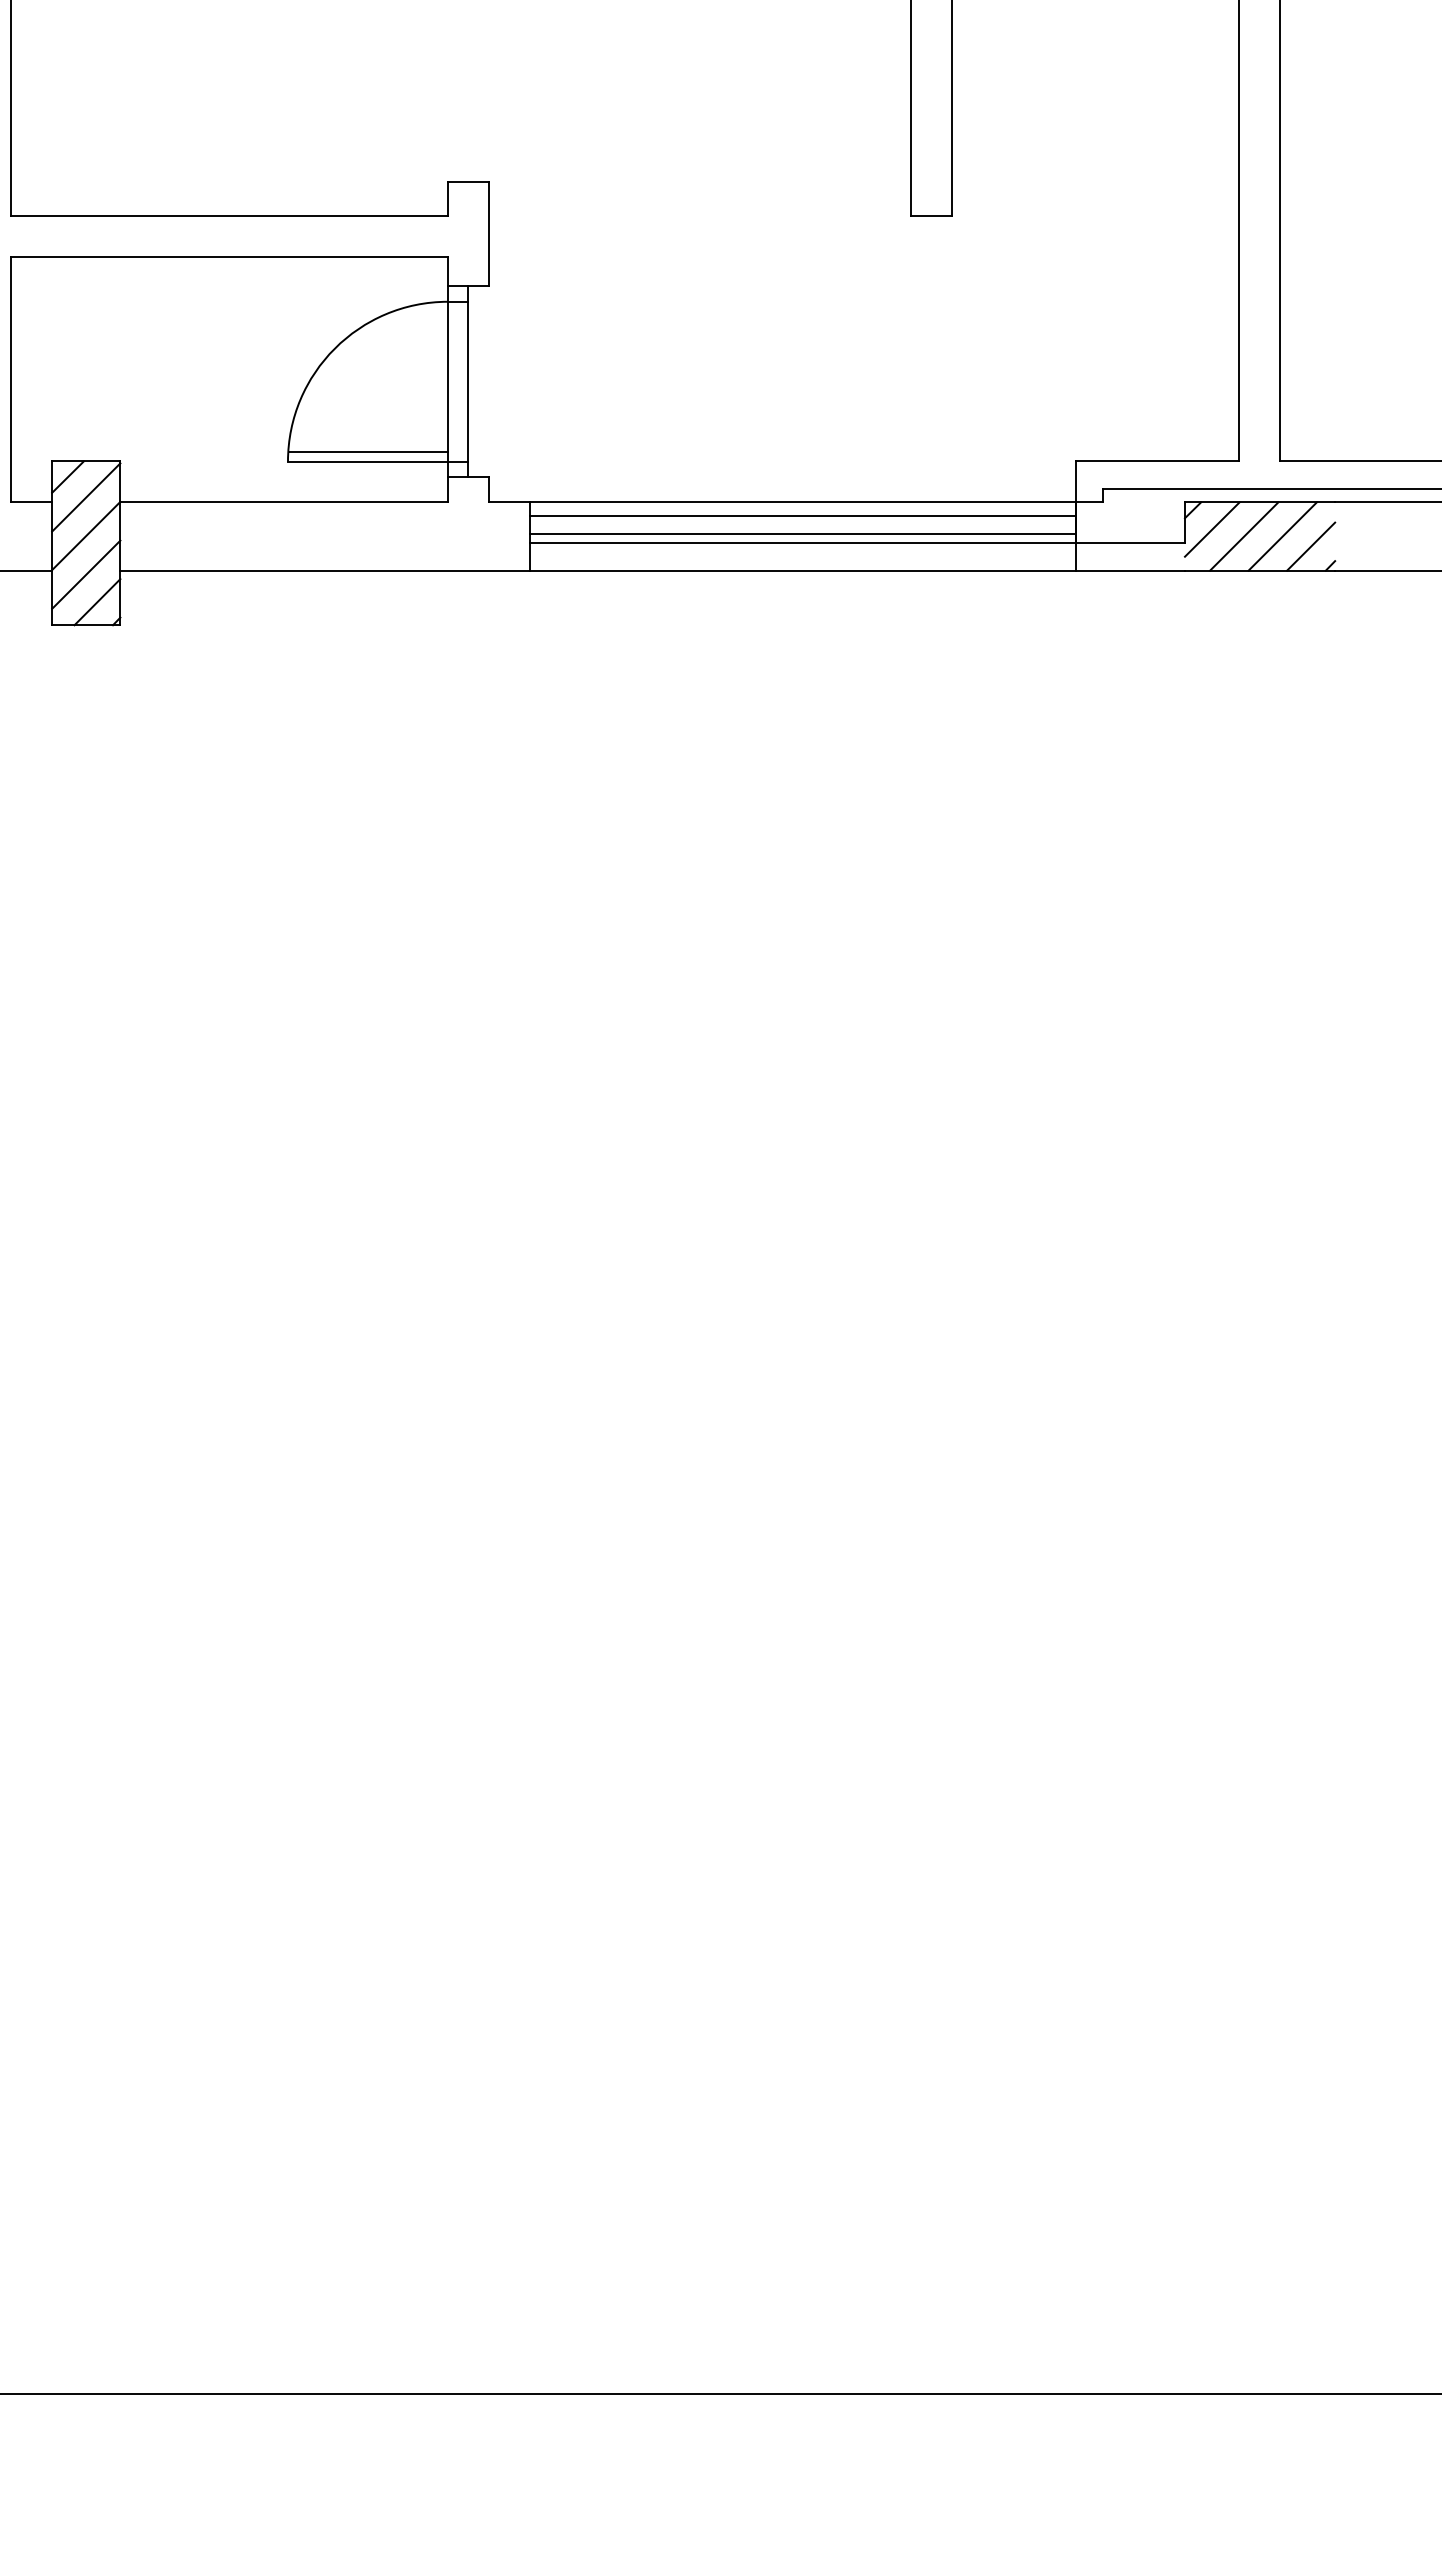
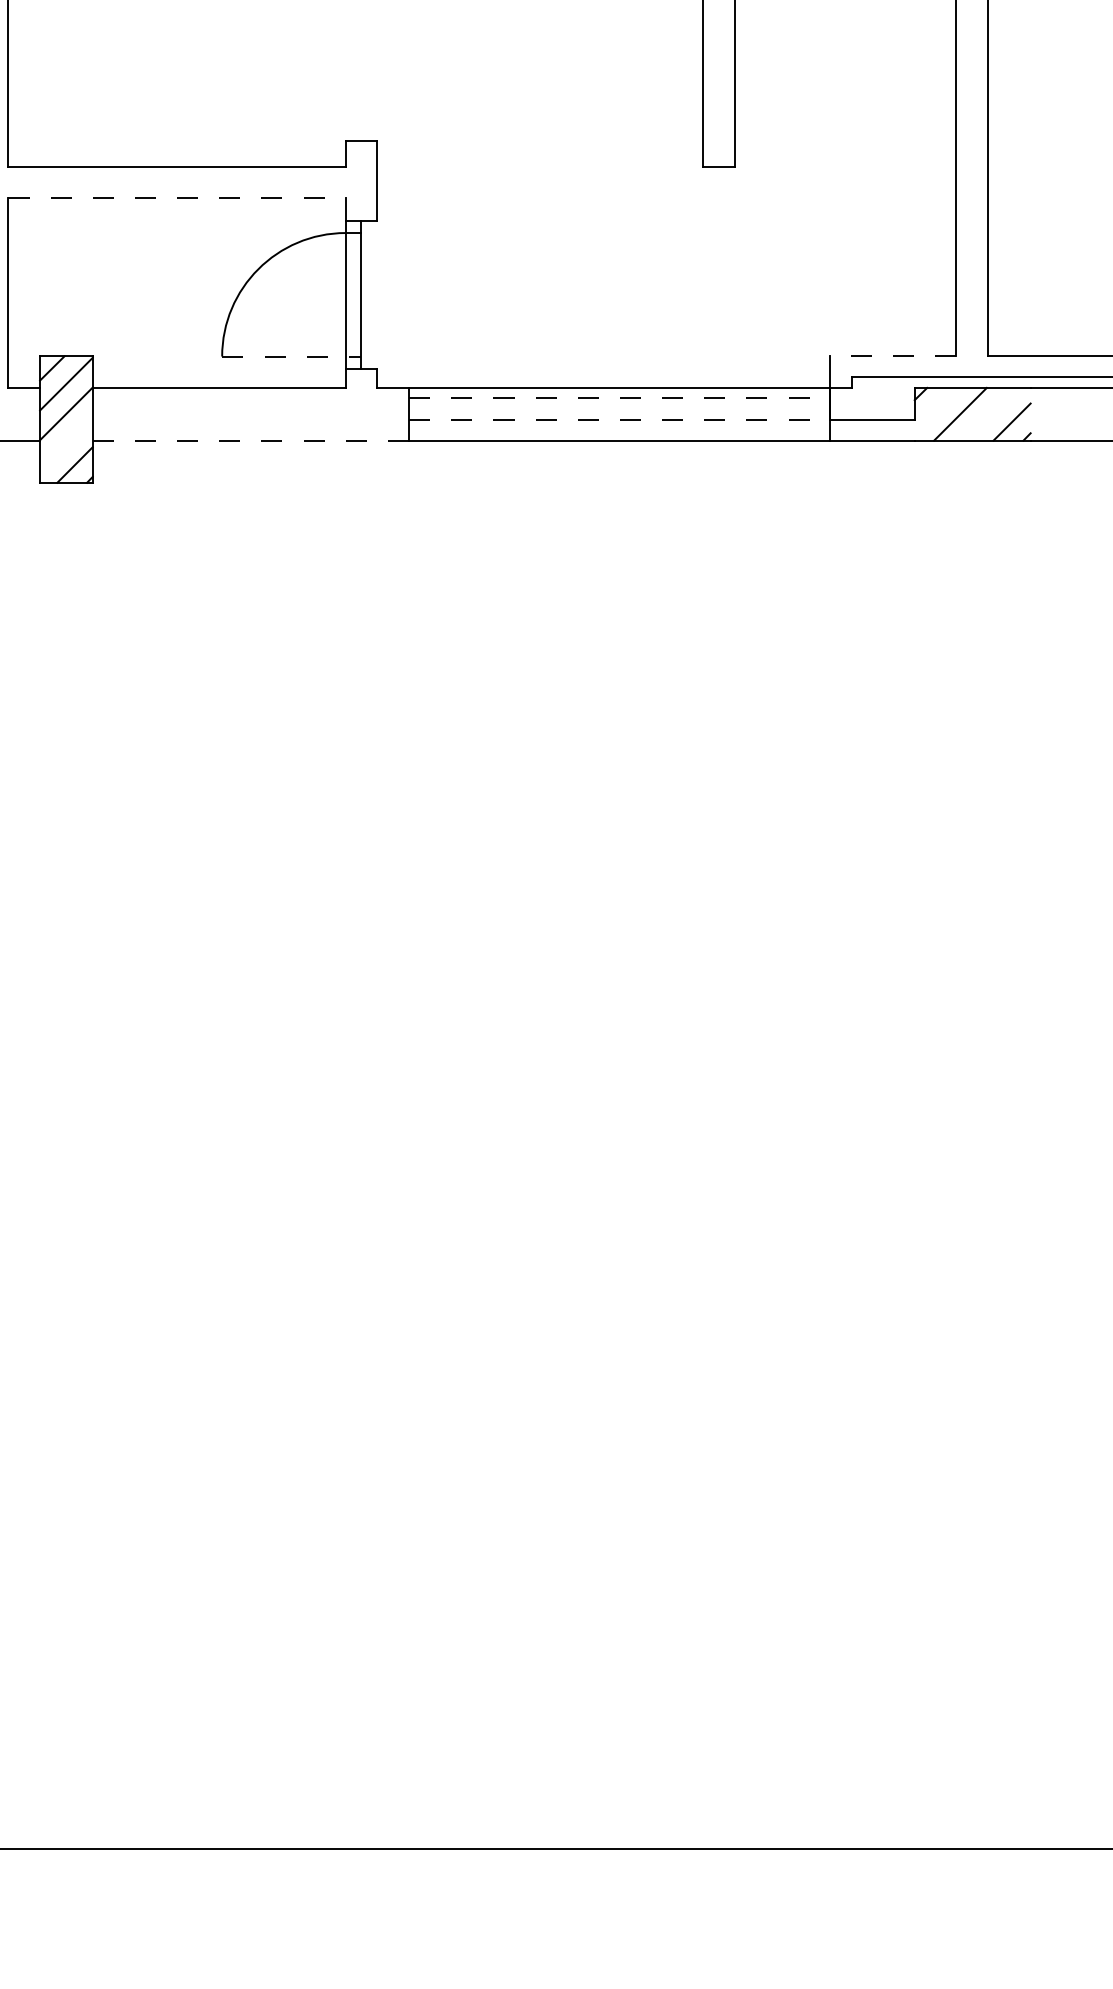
line: (230, 256) -> (177, 198), solid -> dashed
line: (367, 452) -> (283, 349), removed
line: (378, 461) -> (292, 356), solid -> dashed
line: (1156, 461) -> (892, 356), solid -> dashed
line: (802, 515) -> (619, 398), solid -> dashed
line: (1211, 529) -> (935, 408), removed
line: (802, 534) -> (619, 412), removed
line: (1282, 536) -> (990, 414), removed
line: (802, 543) -> (619, 419), solid -> dashed
line: (325, 570) -> (251, 440), solid -> dashed
line: (86, 574) -> (66, 443), removed

